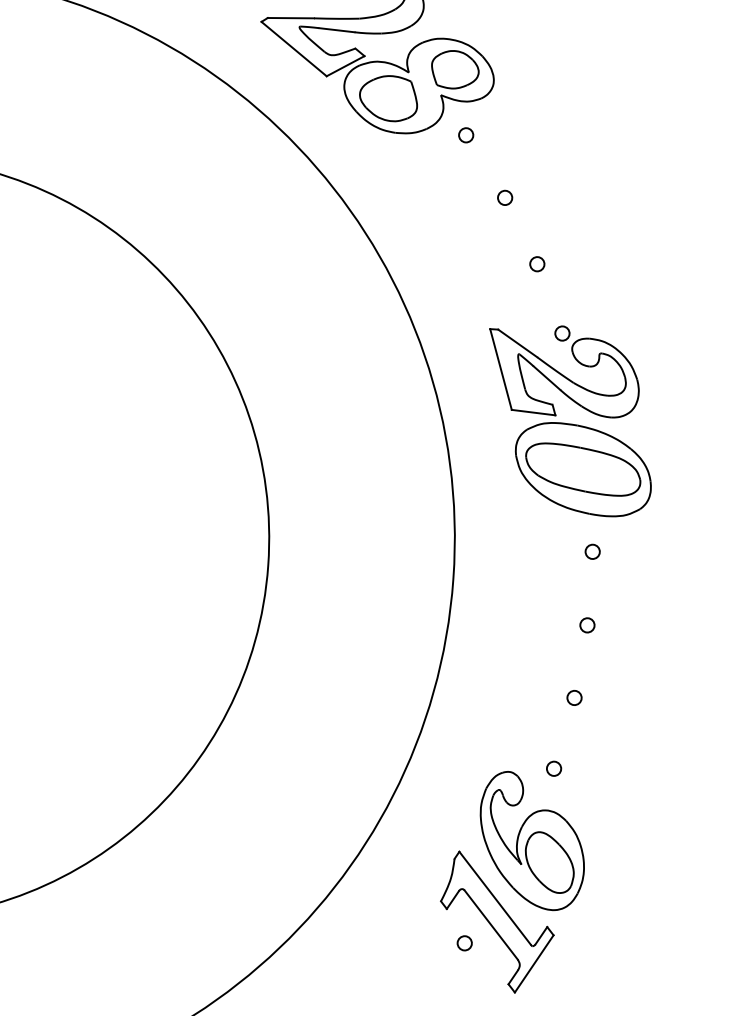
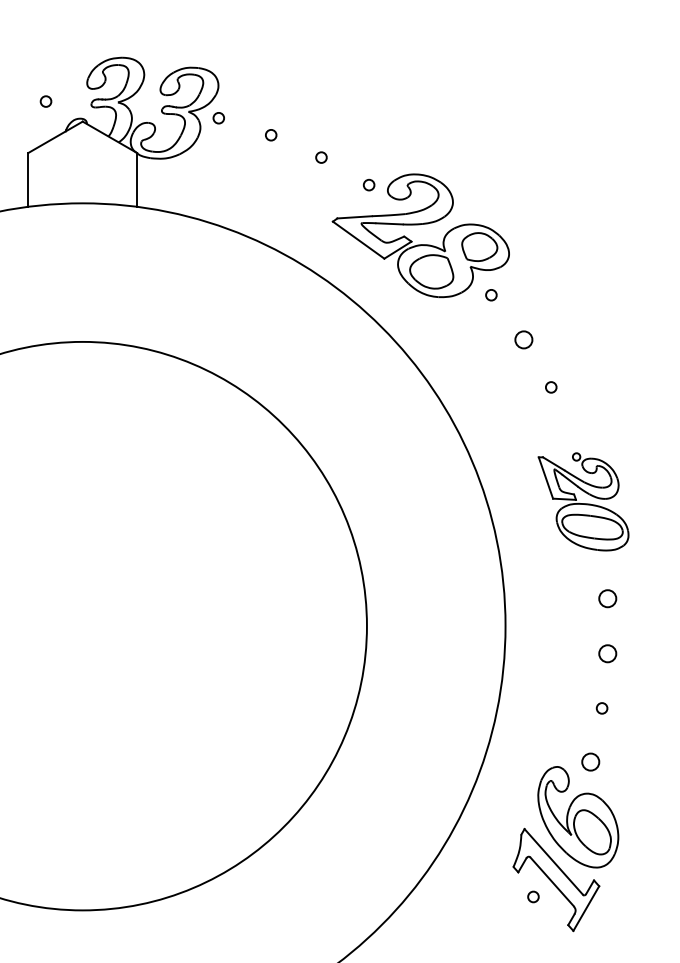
circle: (504, 197) -> (523, 339), size x1.6
part: (569, 419) -> (583, 501), size x0.7
circle: (592, 551) -> (607, 598), size x1.6
circle: (586, 625) -> (607, 653), size x1.6
circle: (553, 769) -> (590, 762), size x1.6

